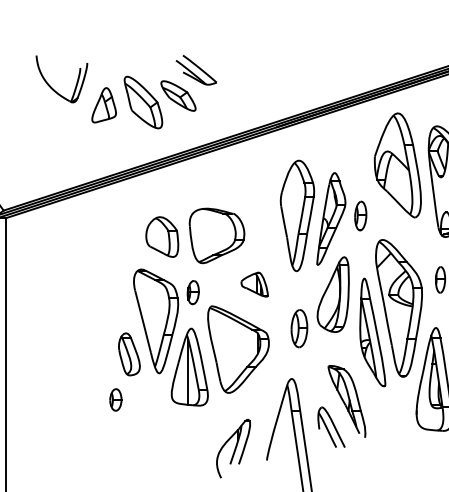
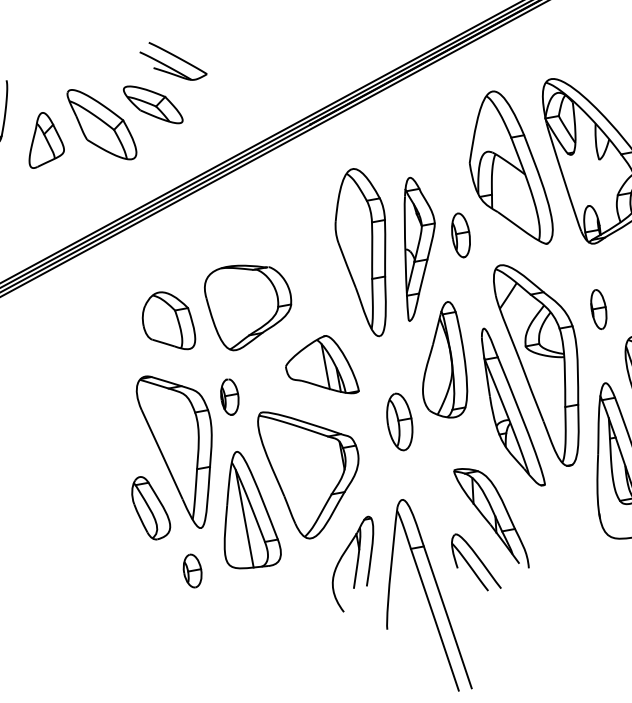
part: (397, 165) -> (506, 170), moved
part: (254, 284) -> (319, 367), size x1.67
part: (115, 399) -> (191, 570), moved
part: (233, 448) -> (354, 564), moved

